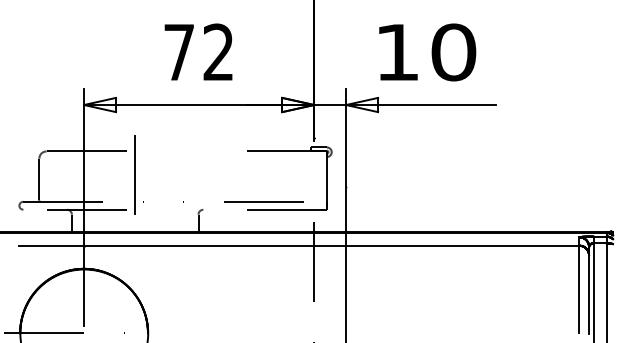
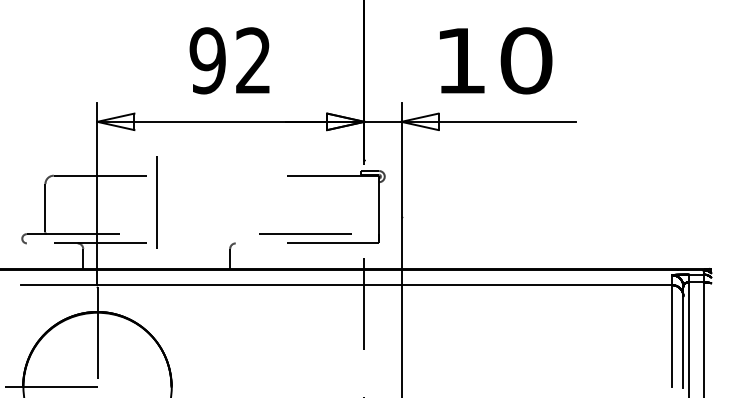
text: (178, 52) -> (206, 60), 72 -> 92

